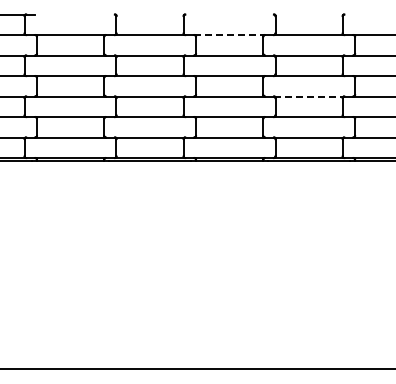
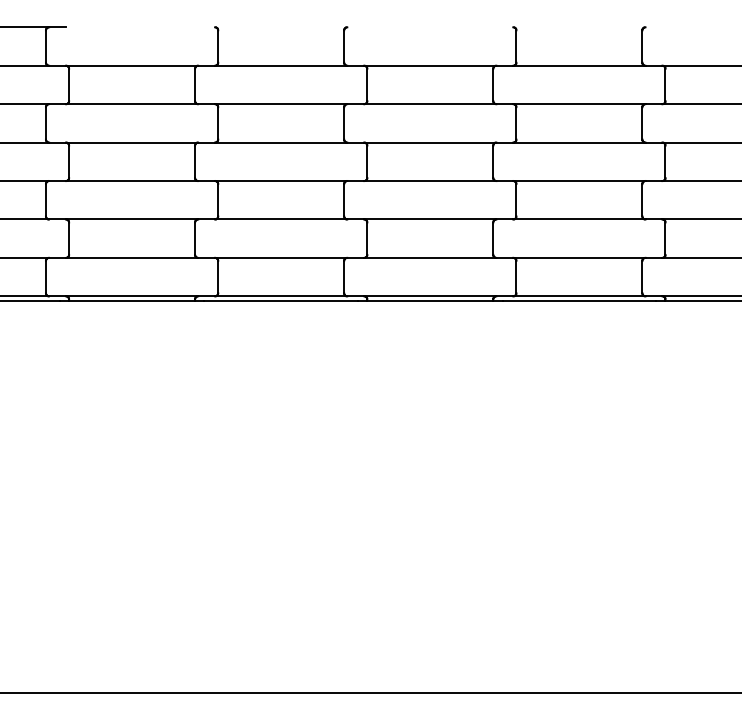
line: (230, 35) -> (431, 66), dashed -> solid
line: (309, 96) -> (580, 180), dashed -> solid

